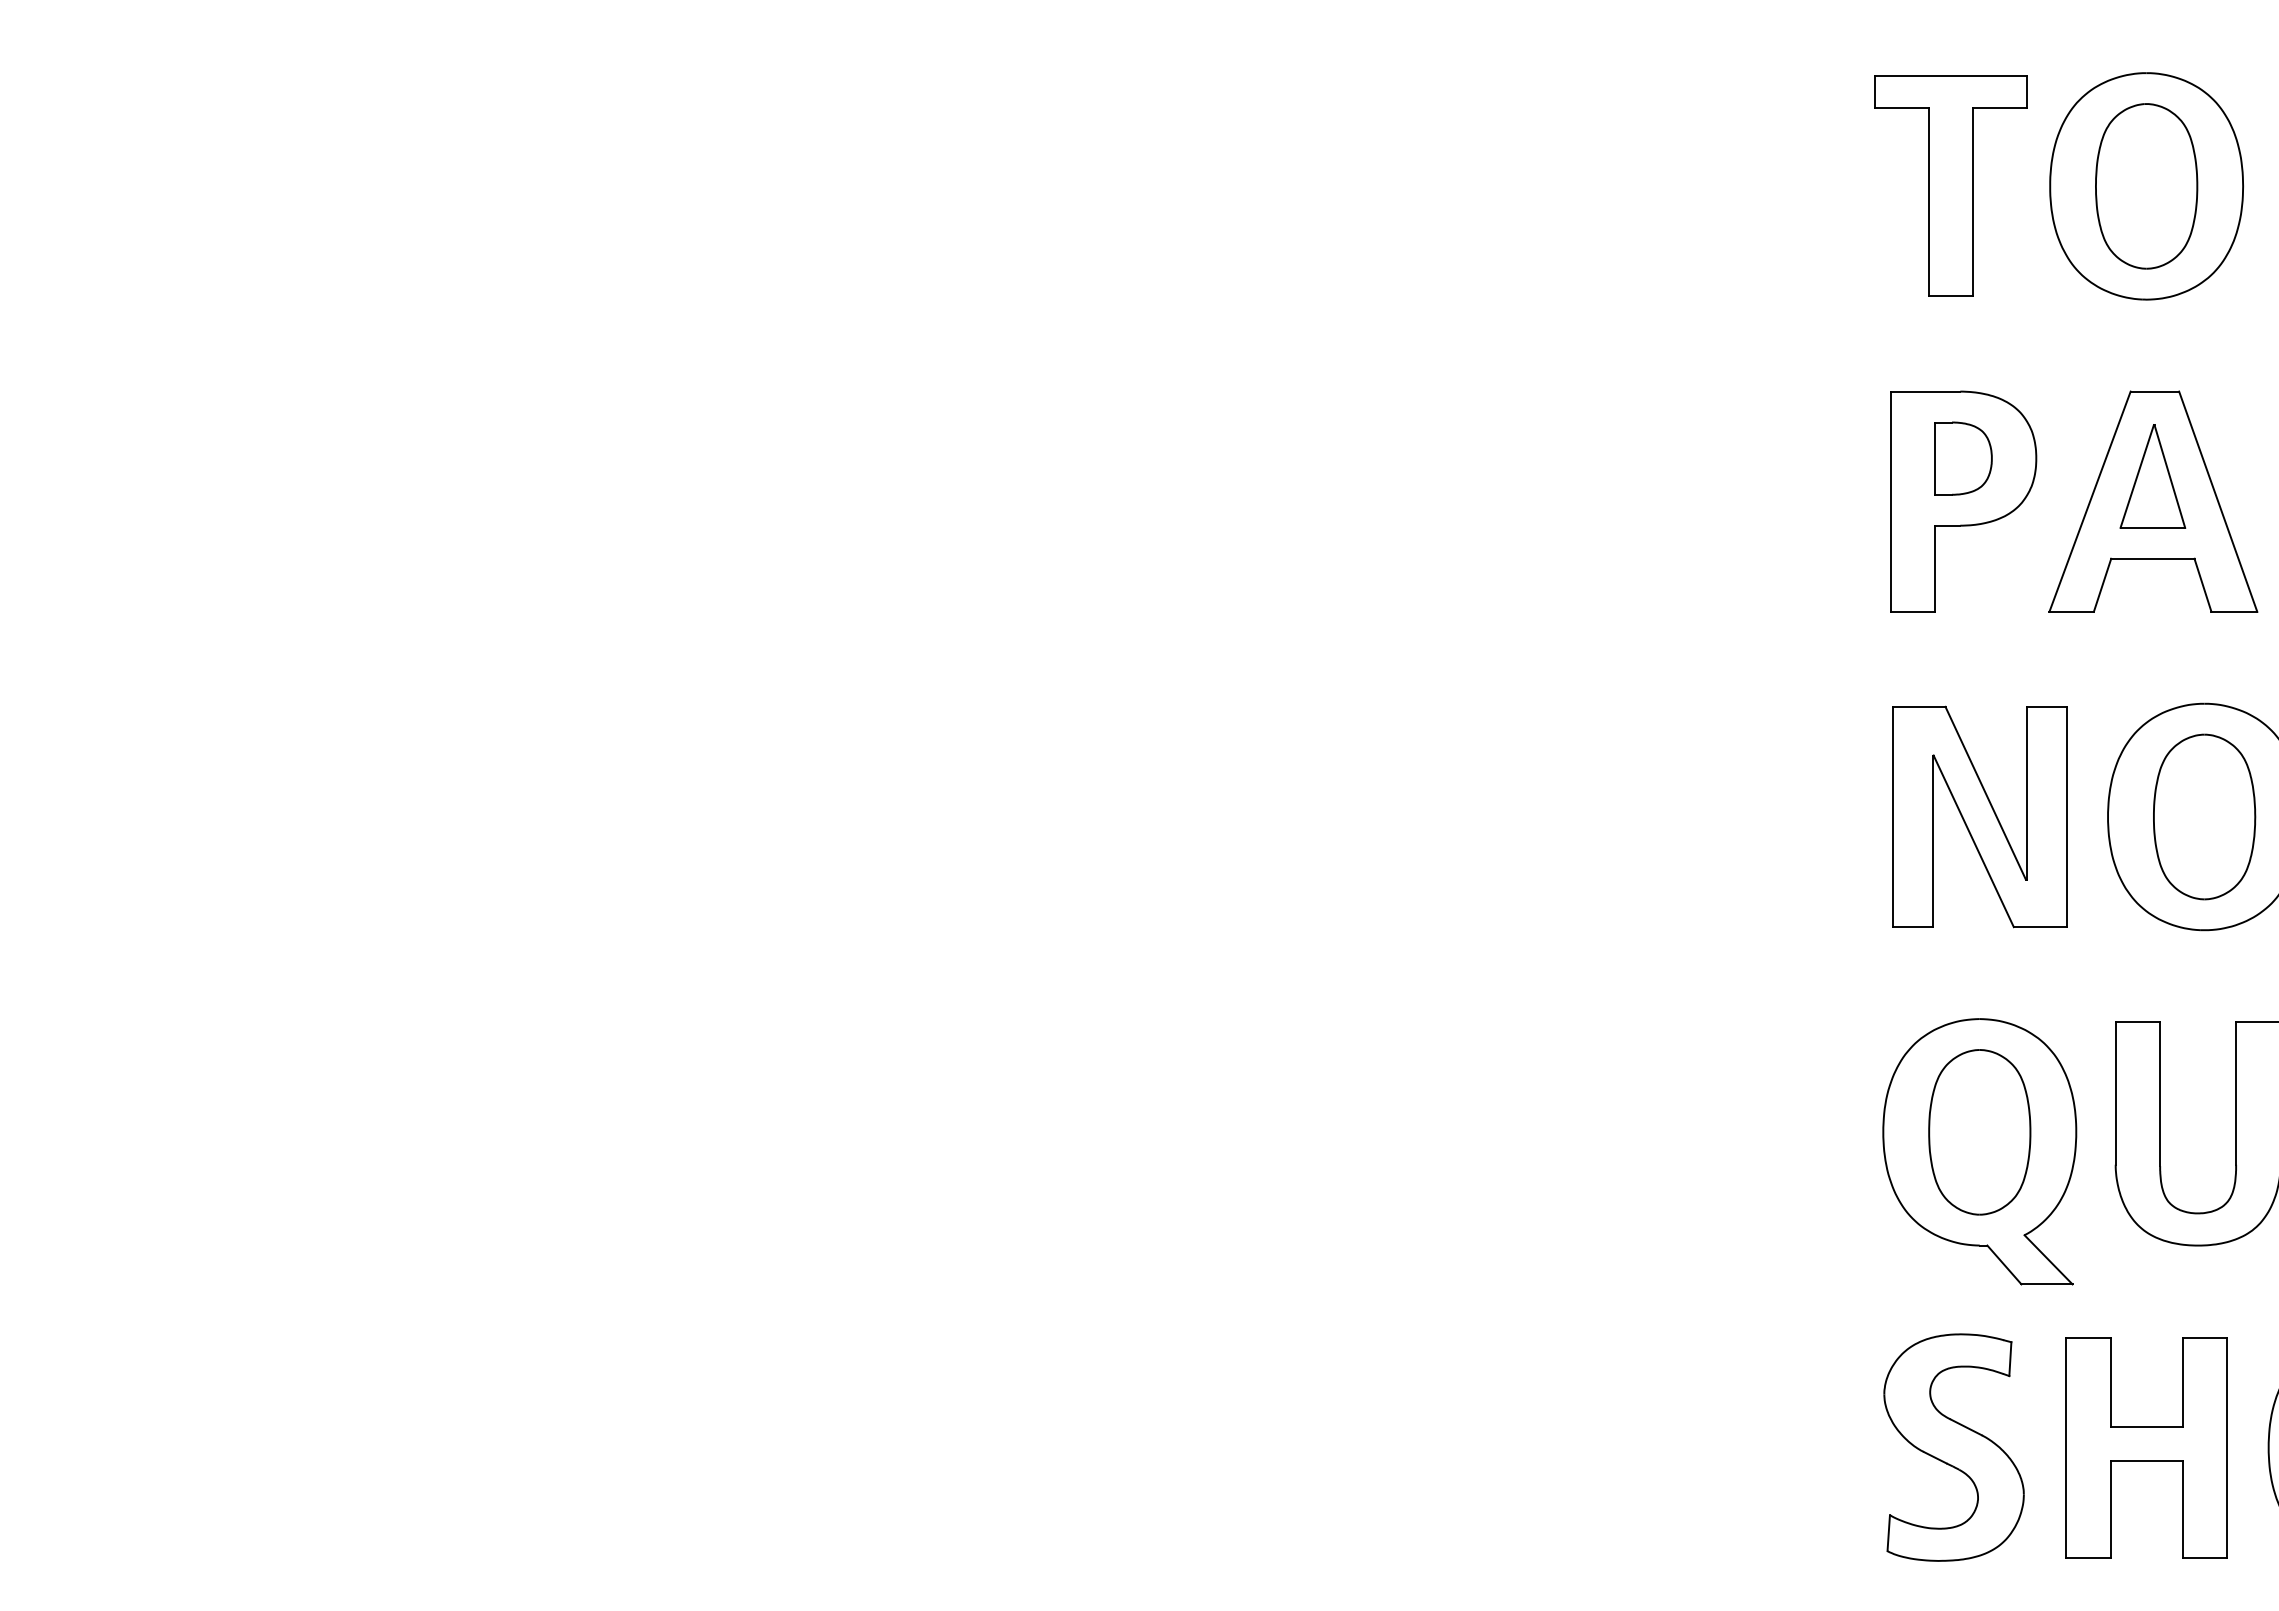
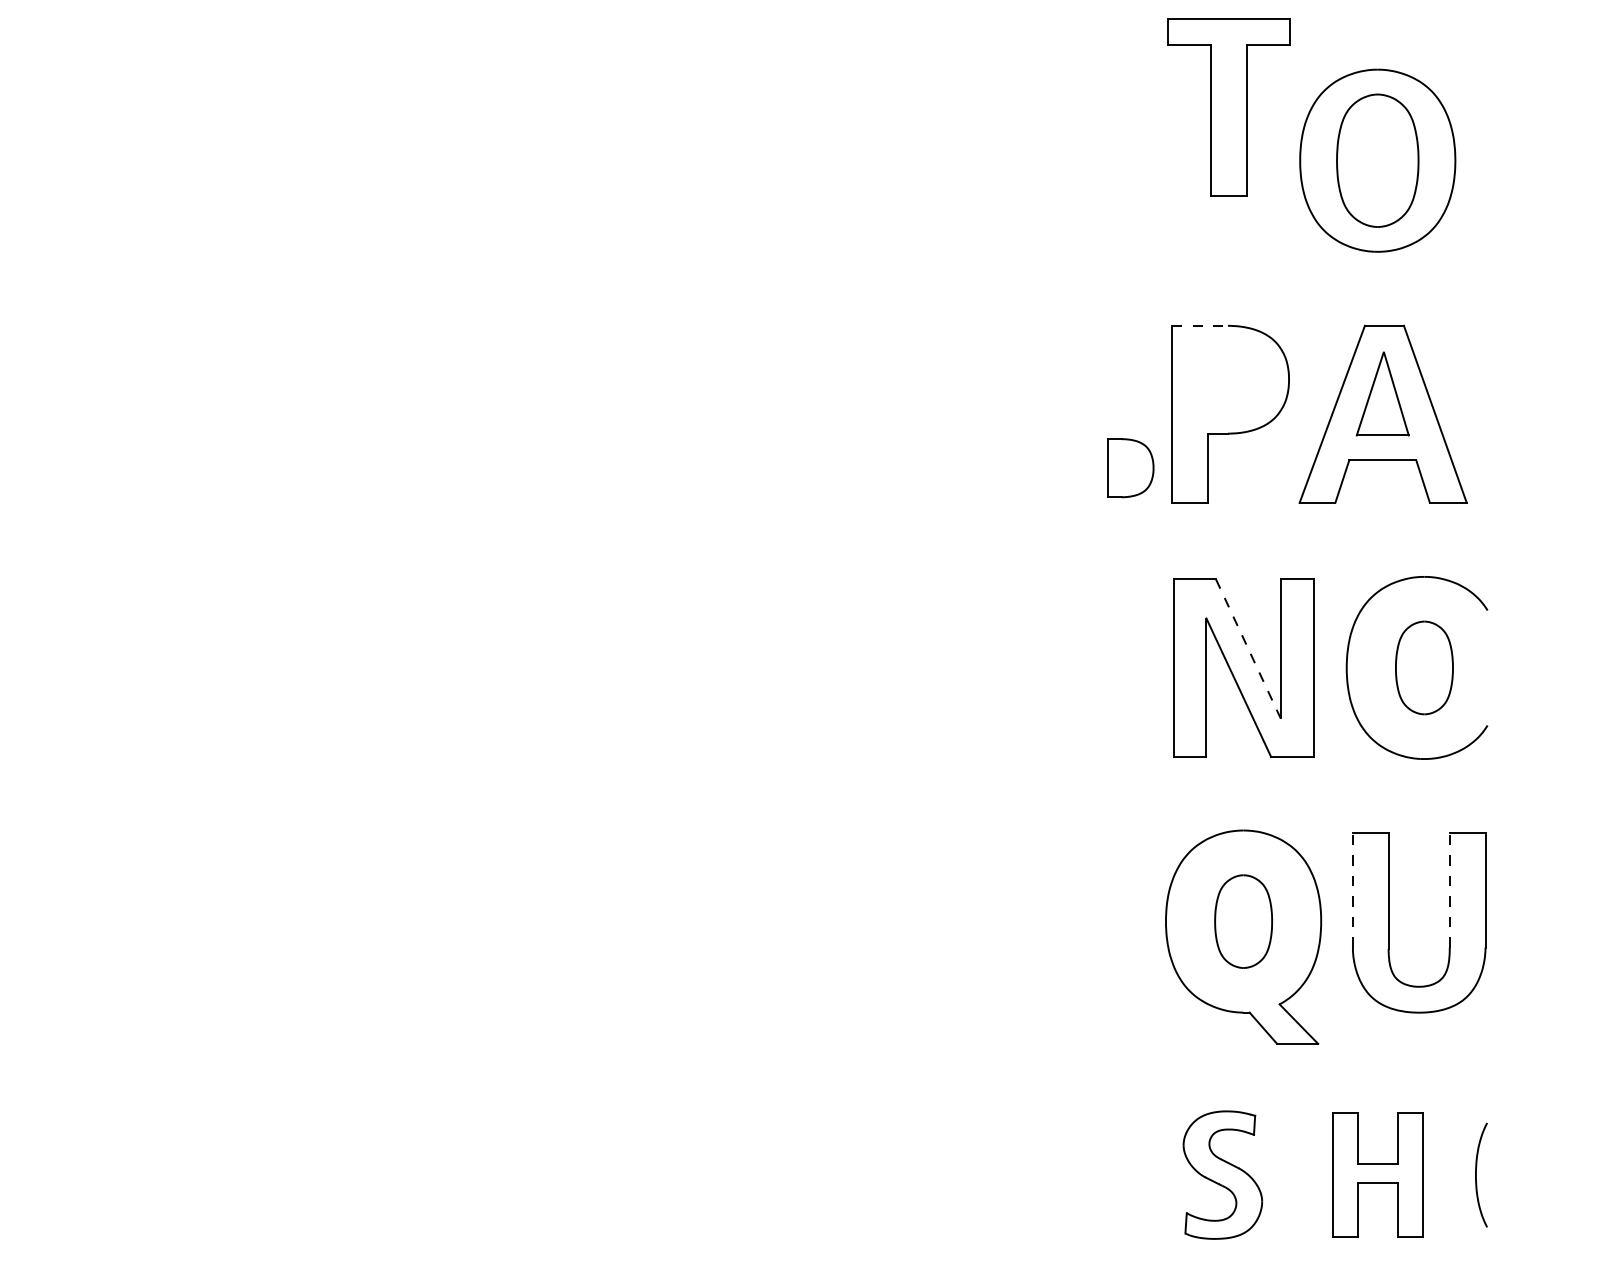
part: (1950, 185) -> (1228, 106), moved
line: (1925, 391) -> (1199, 325), solid -> dashed
part: (1963, 458) -> (1130, 468), moved
line: (1985, 793) -> (1248, 649), solid -> dashed
part: (2204, 816) -> (1424, 667), size x0.7
line: (2115, 1093) -> (1352, 890), solid -> dashed
line: (2236, 1093) -> (1450, 890), solid -> dashed
part: (1979, 1132) -> (1243, 921), size x0.7
part: (1953, 1447) -> (1222, 1175), size x0.7
part: (2146, 1447) -> (1377, 1175), size x0.7

